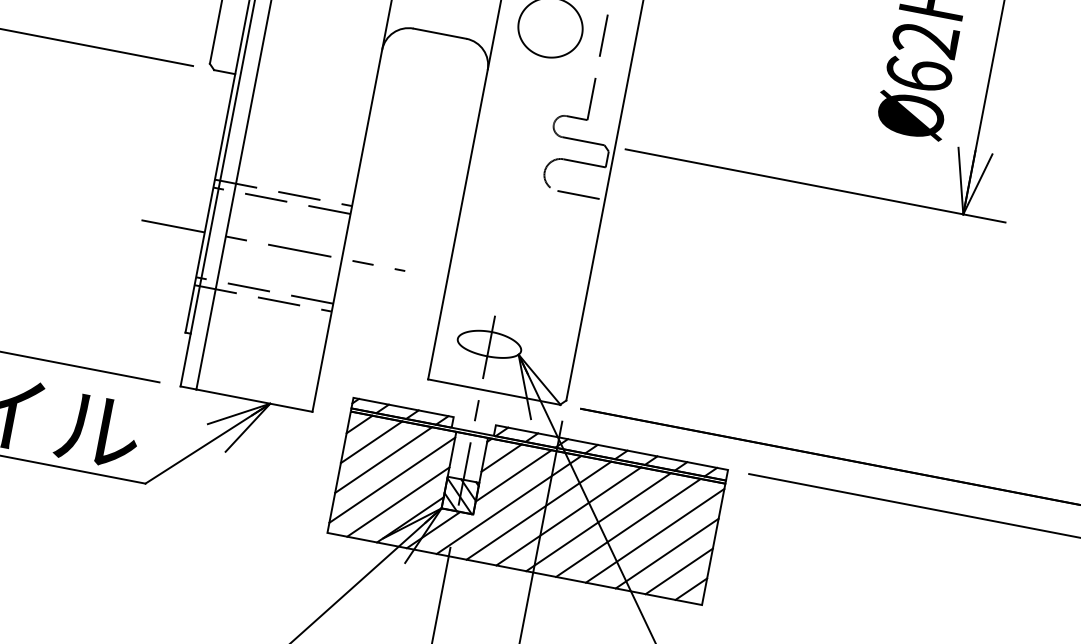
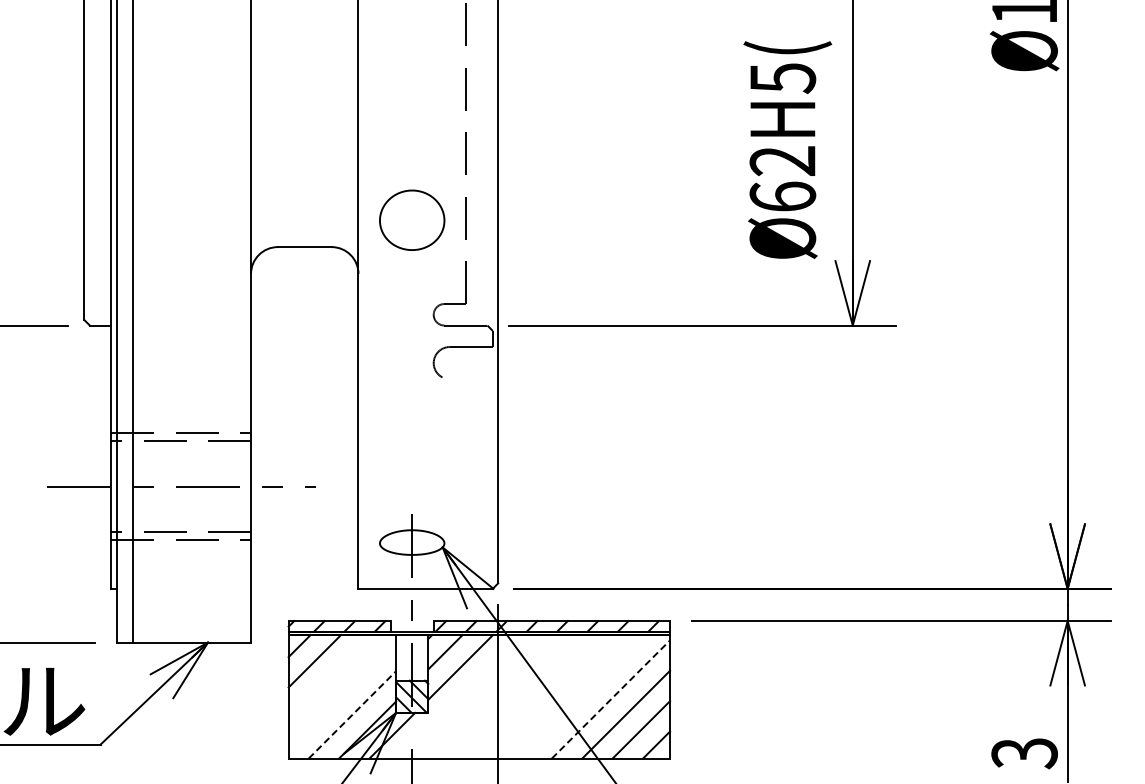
line: (580, 195) -> (473, 379), removed
line: (383, 459) -> (329, 675), removed
line: (392, 480) -> (342, 694), removed
line: (398, 501) -> (352, 714), solid -> dashed
line: (508, 504) -> (461, 696), removed
line: (538, 510) -> (491, 696), removed
line: (568, 516) -> (522, 696), removed
line: (598, 521) -> (552, 696), removed
line: (628, 527) -> (583, 696), removed
line: (654, 535) -> (610, 699), solid -> dashed

